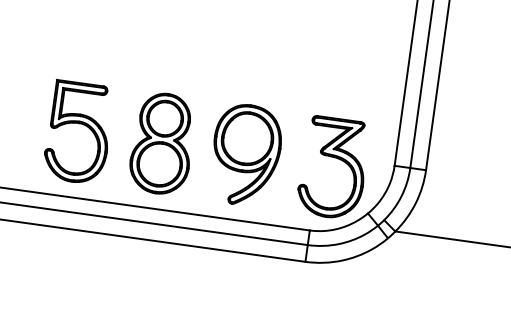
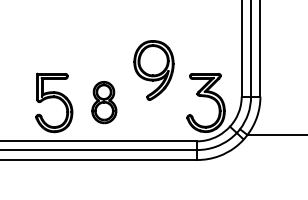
part: (162, 143) -> (104, 102), size x0.7
part: (245, 155) -> (153, 70), moved

